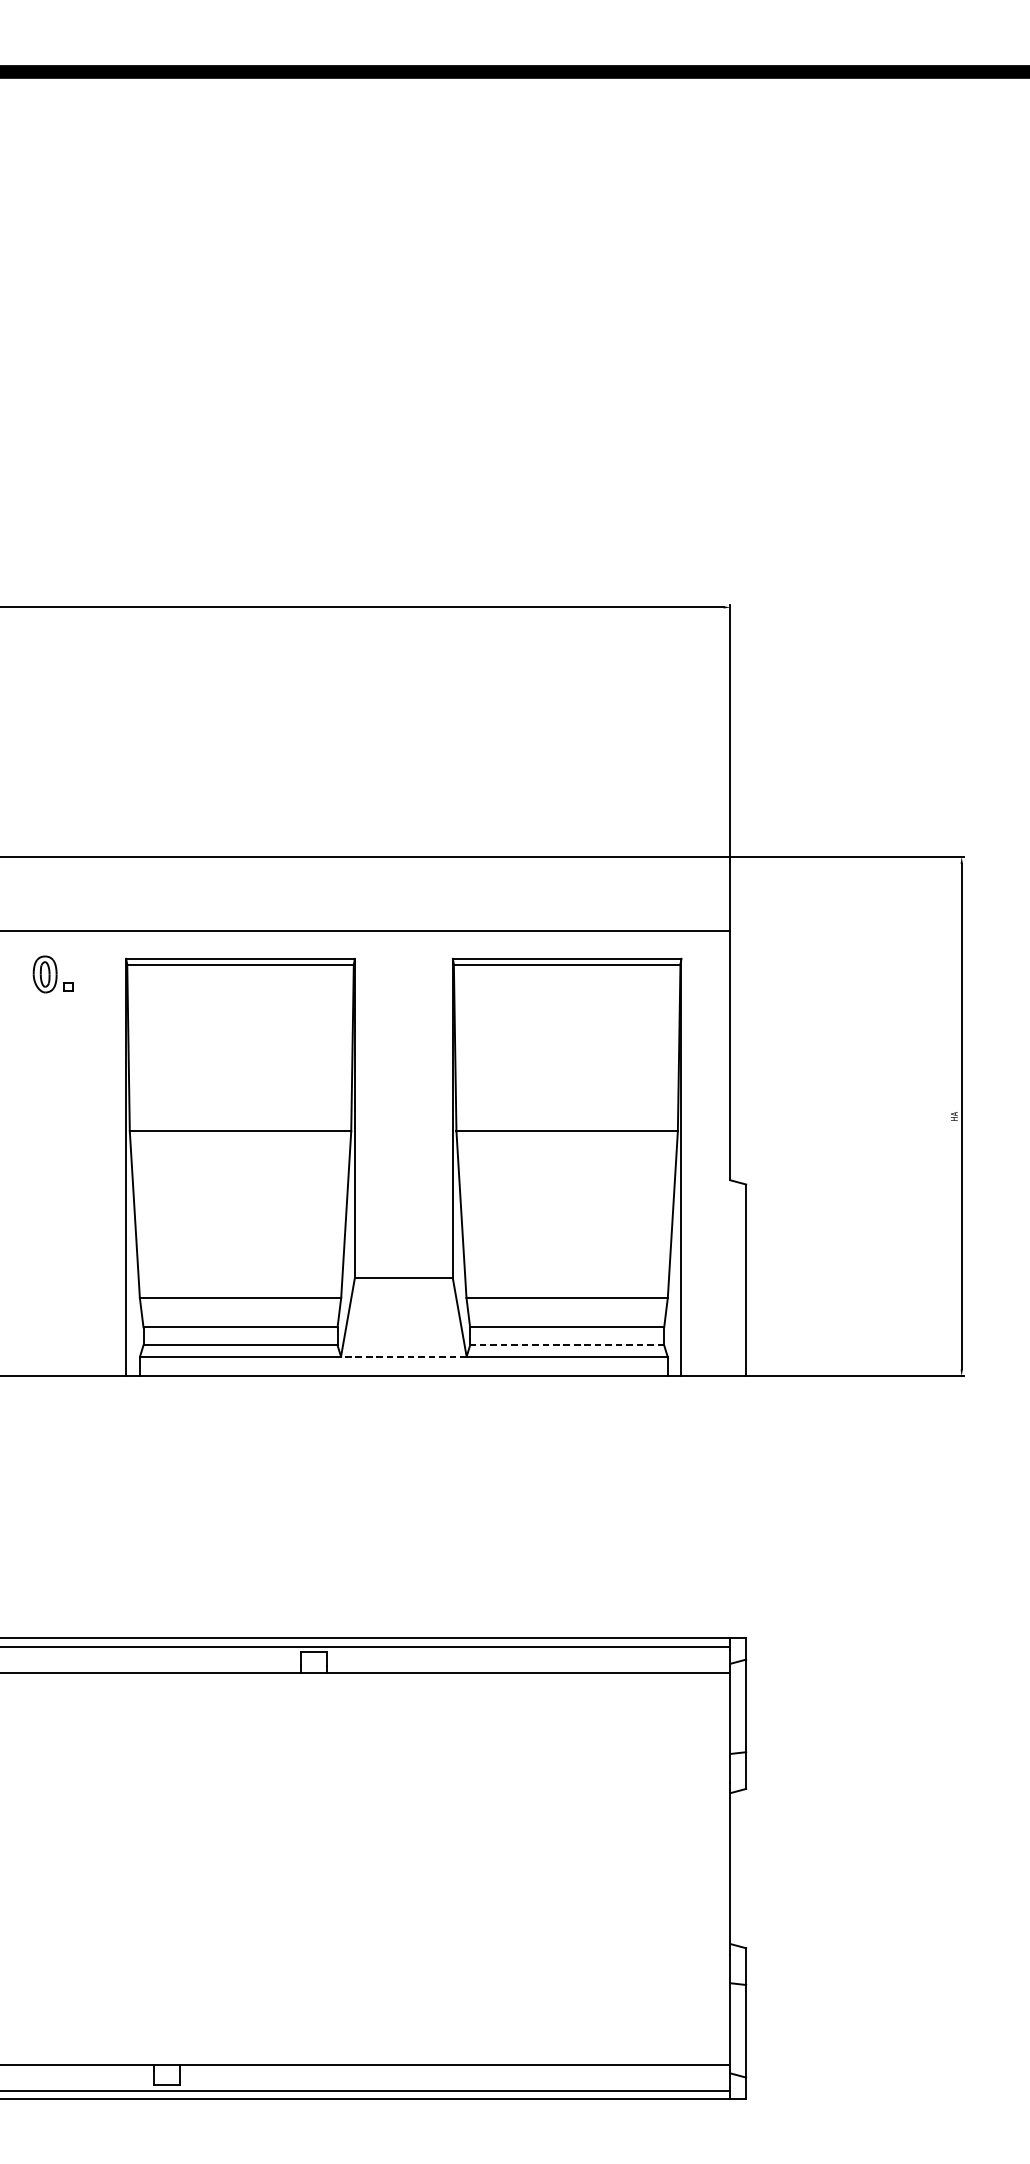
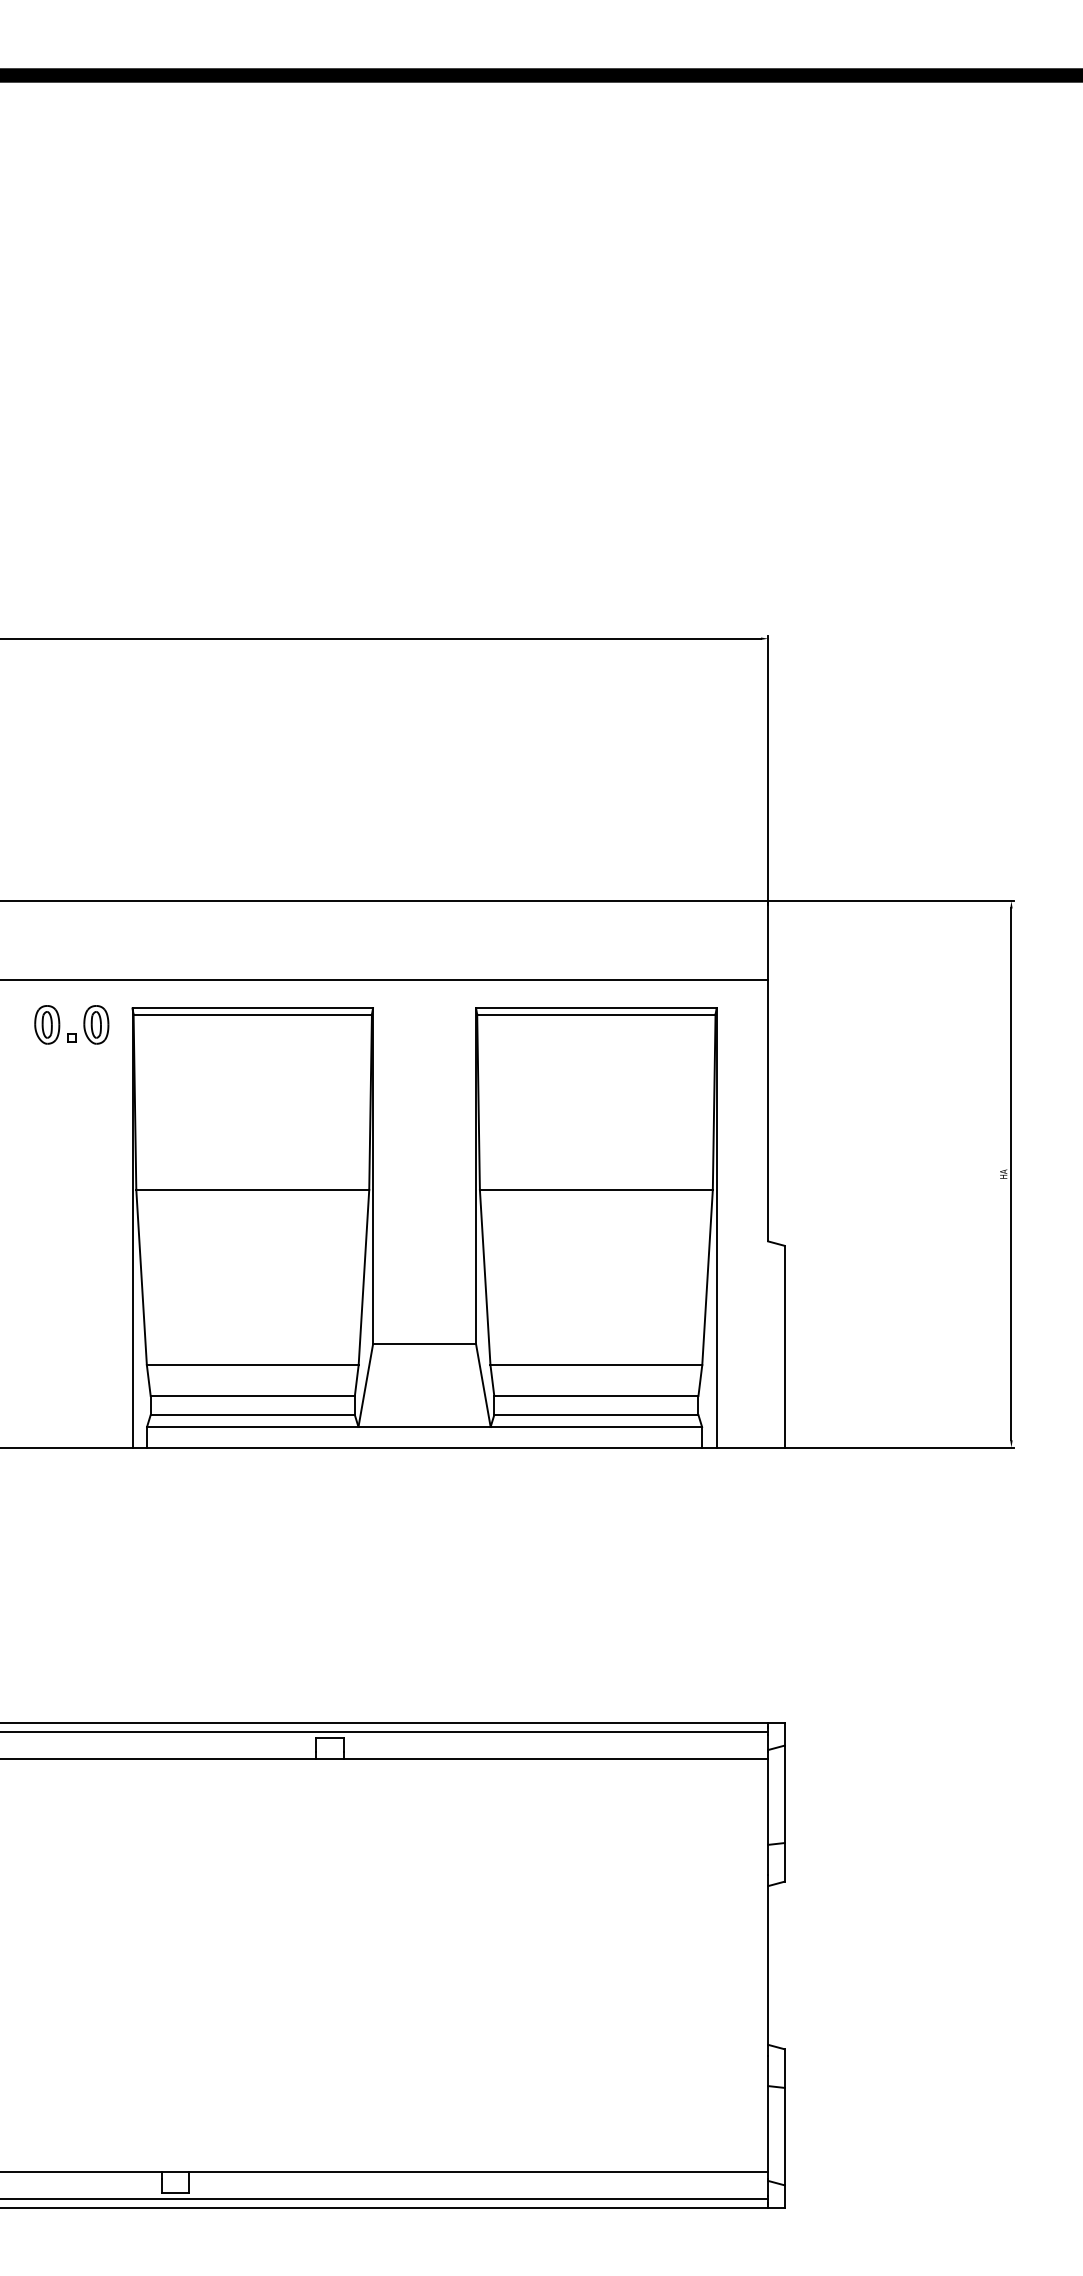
part: (91, 974) -> (96, 1024), added
line: (566, 1345) -> (595, 1415), dashed -> solid
line: (403, 1356) -> (424, 1426), dashed -> solid

